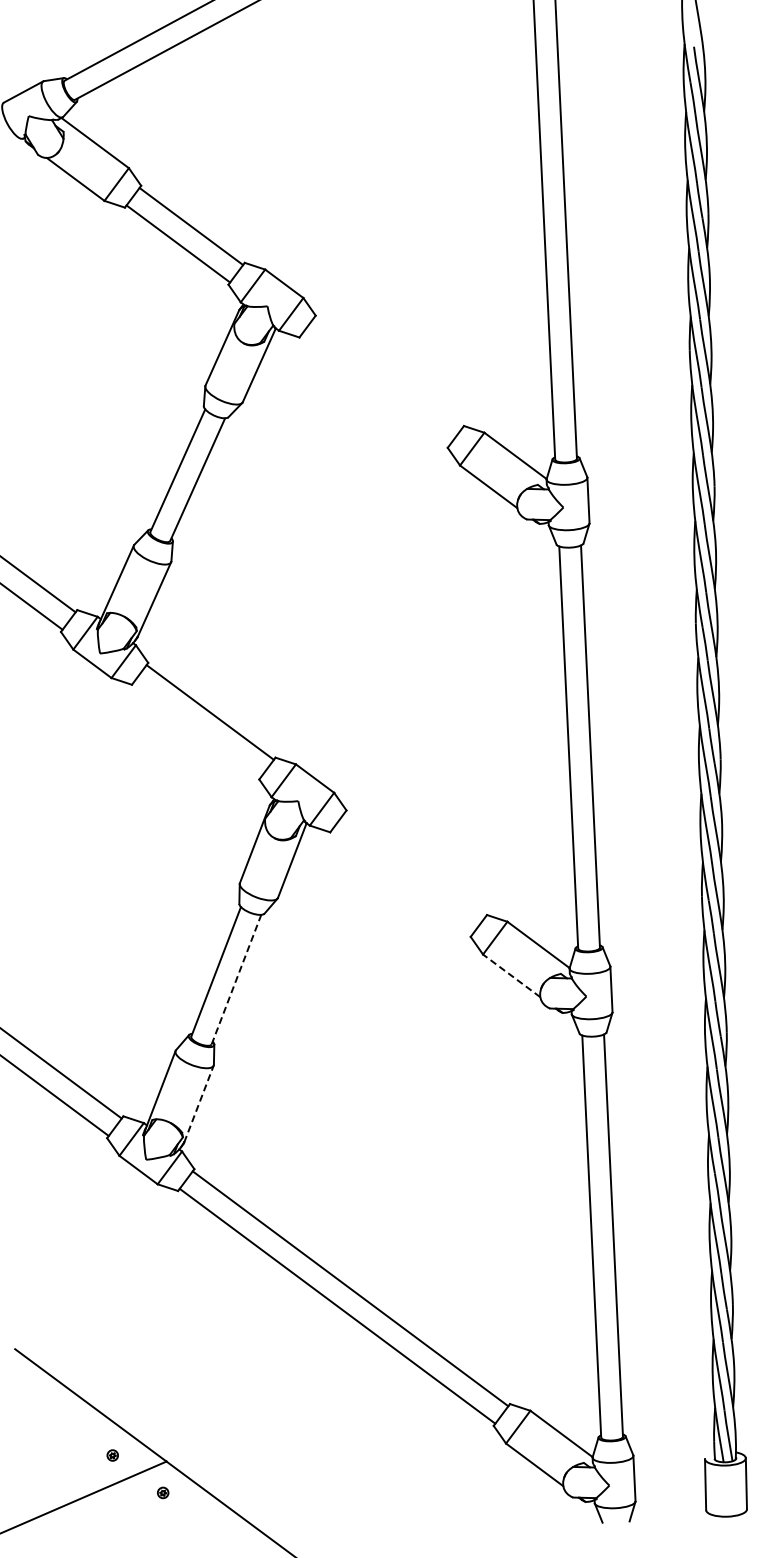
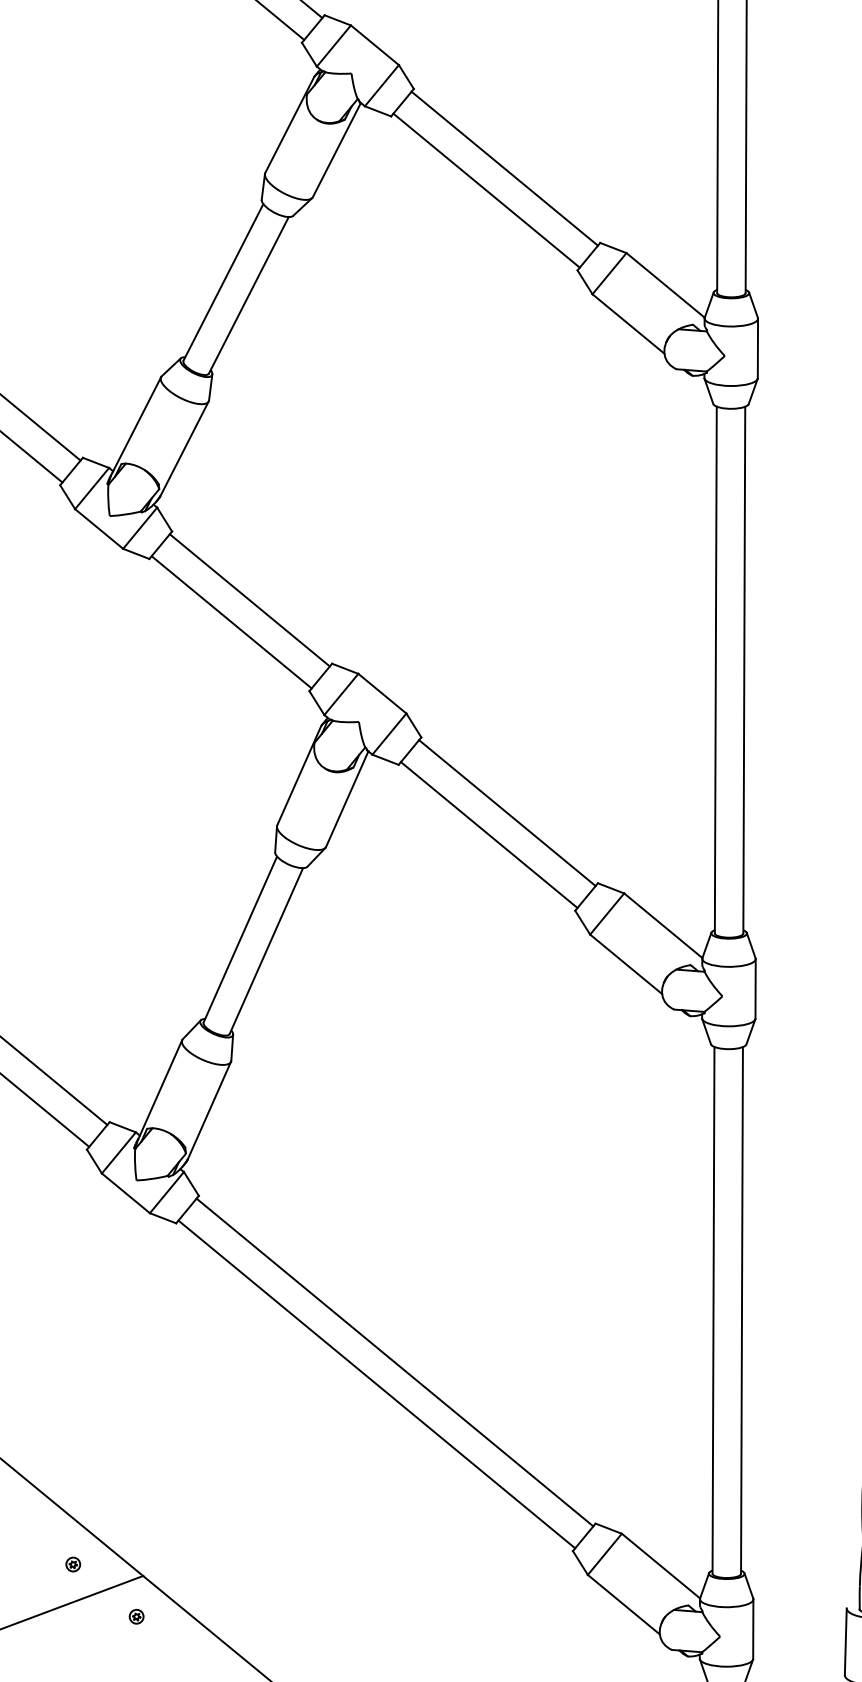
line: (388, 372) -> (505, 168), added
line: (375, 390) -> (486, 190), added
line: (196, 729) -> (230, 621), added
line: (414, 864) -> (506, 812), added
line: (401, 882) -> (488, 835), added
line: (511, 975) -> (625, 963), dashed -> solid
line: (236, 979) -> (266, 950), dashed -> solid
line: (199, 1103) -> (209, 1110), dashed -> solid

